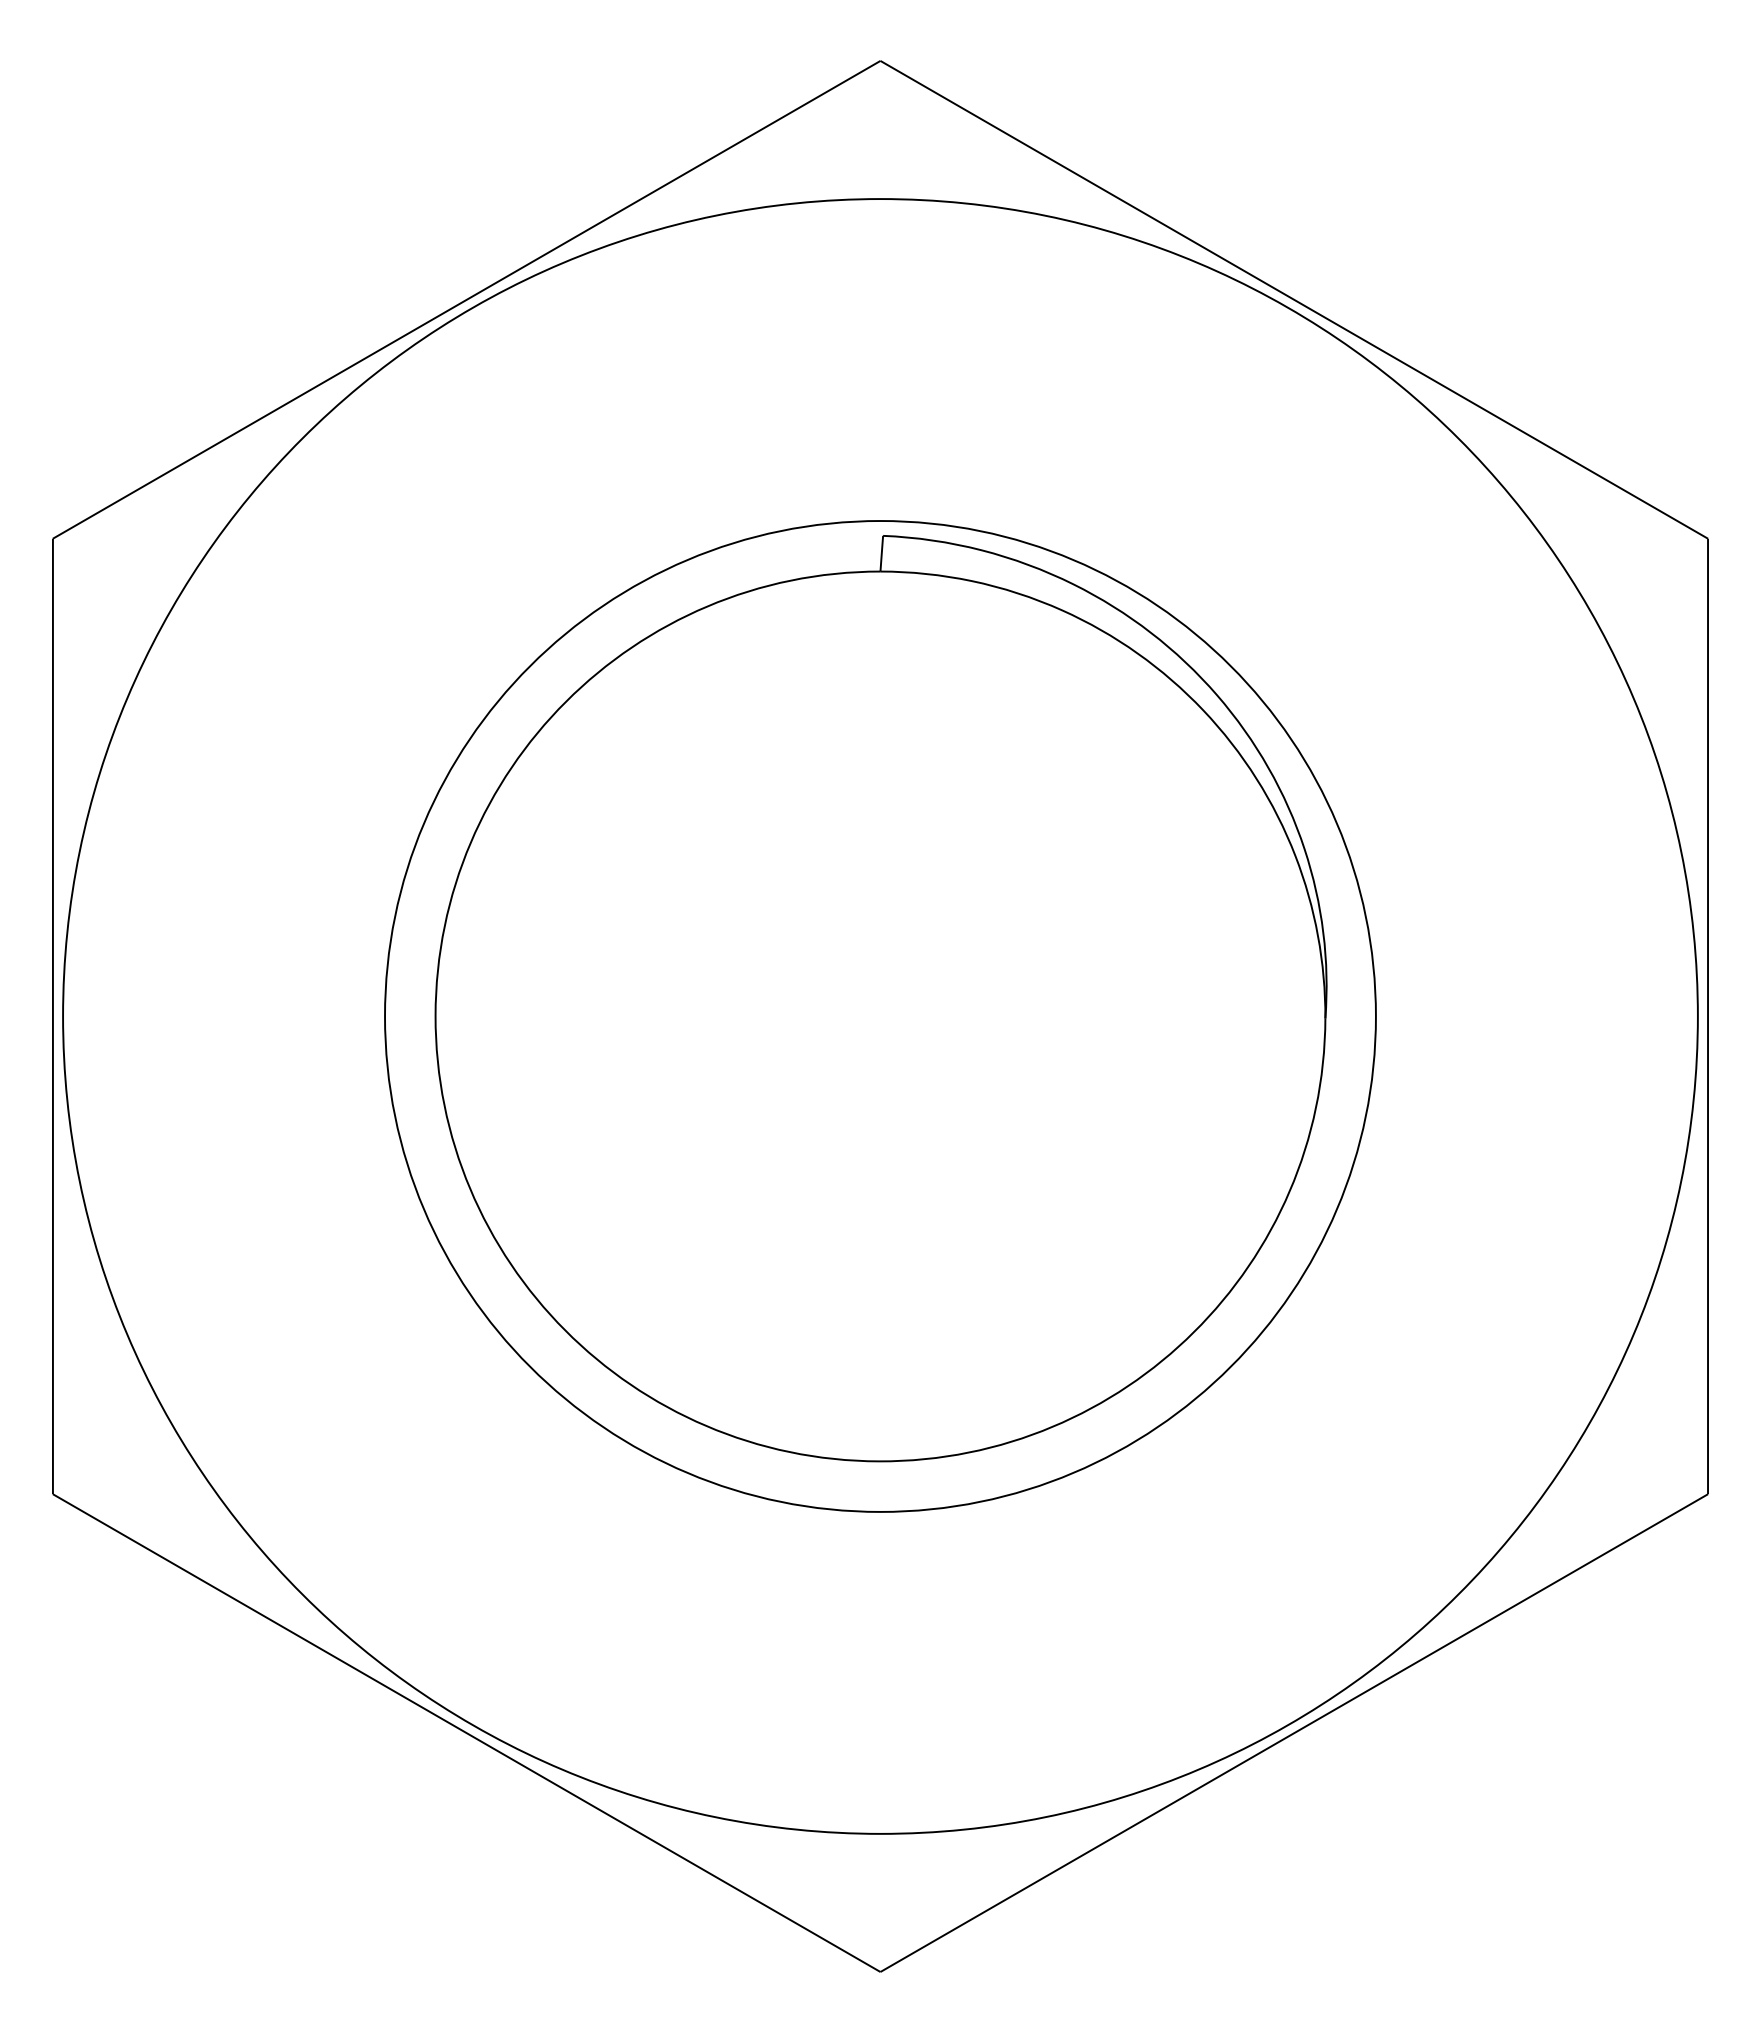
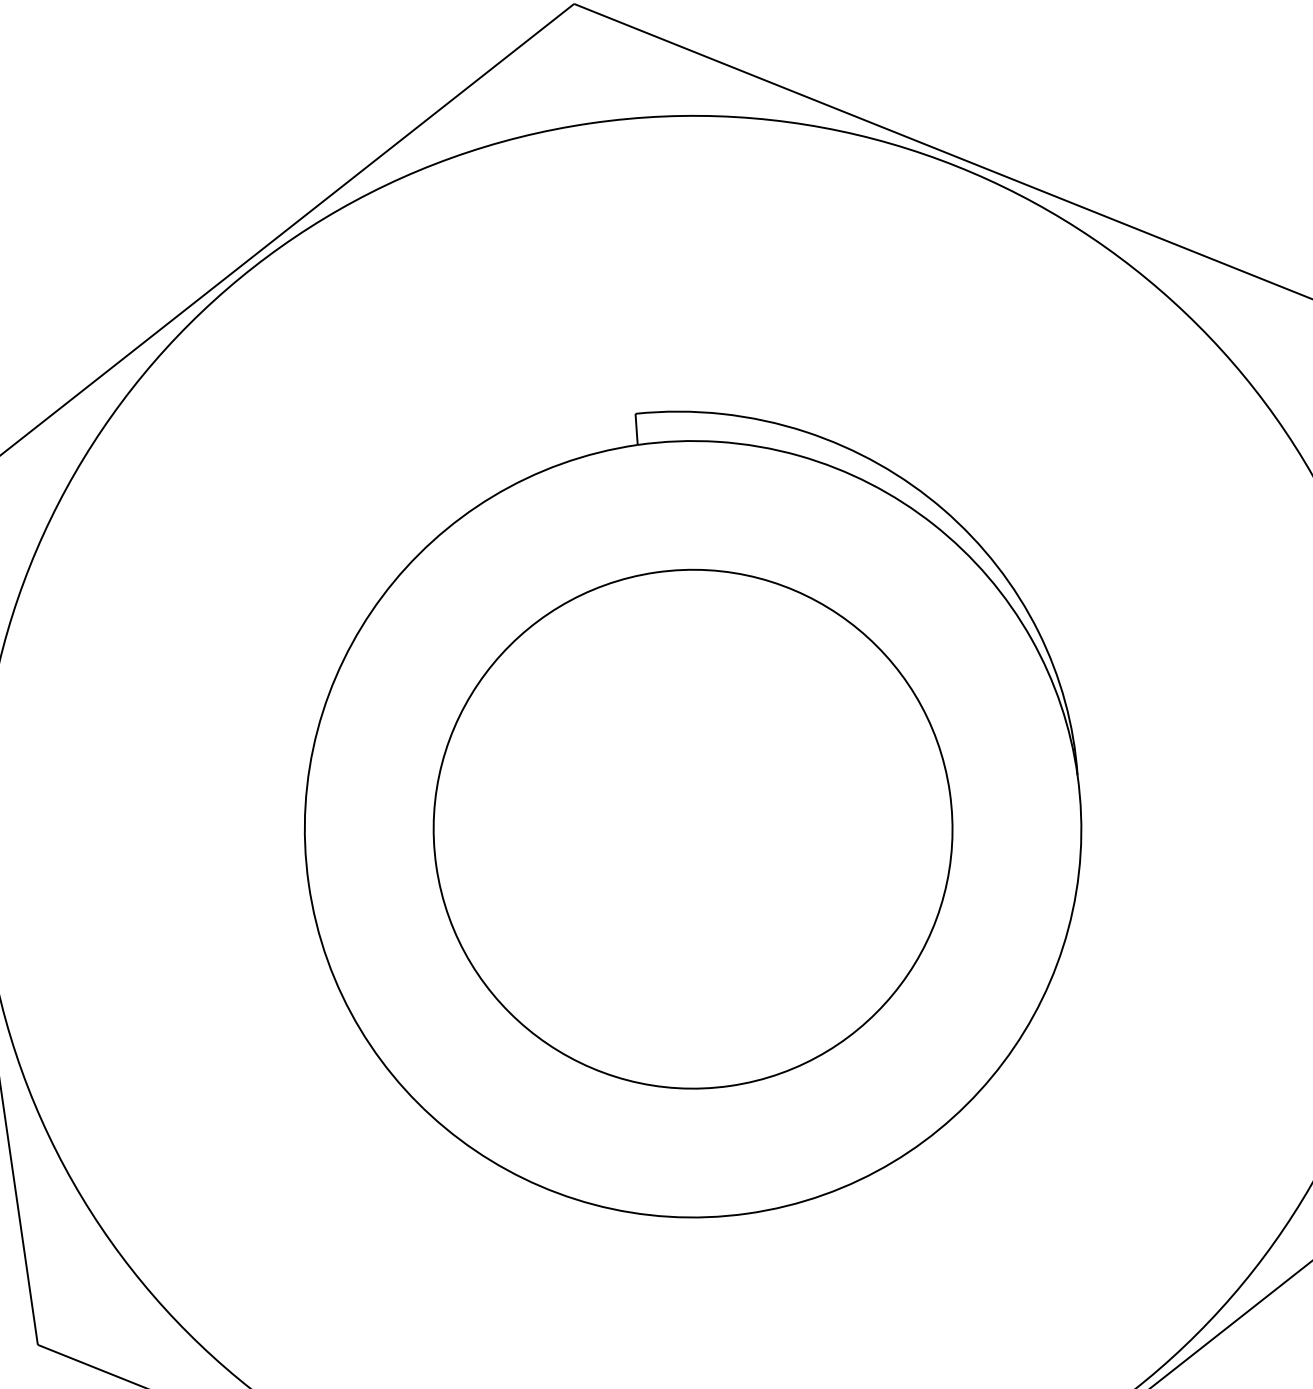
circle: (880, 1016) -> (693, 829), size x0.6

